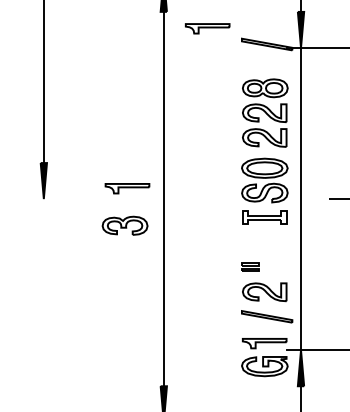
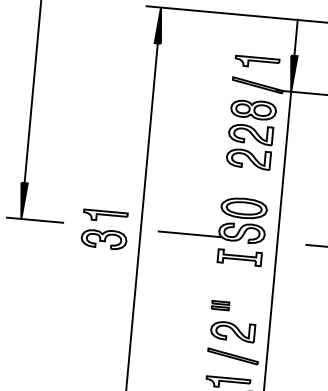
part: (207, 28) -> (257, 62), moved
part: (265, 112) -> (251, 133), moved
line: (57, 199) -> (34, 220), added
line: (212, 199) -> (189, 234), added
part: (124, 225) -> (103, 238), moved

